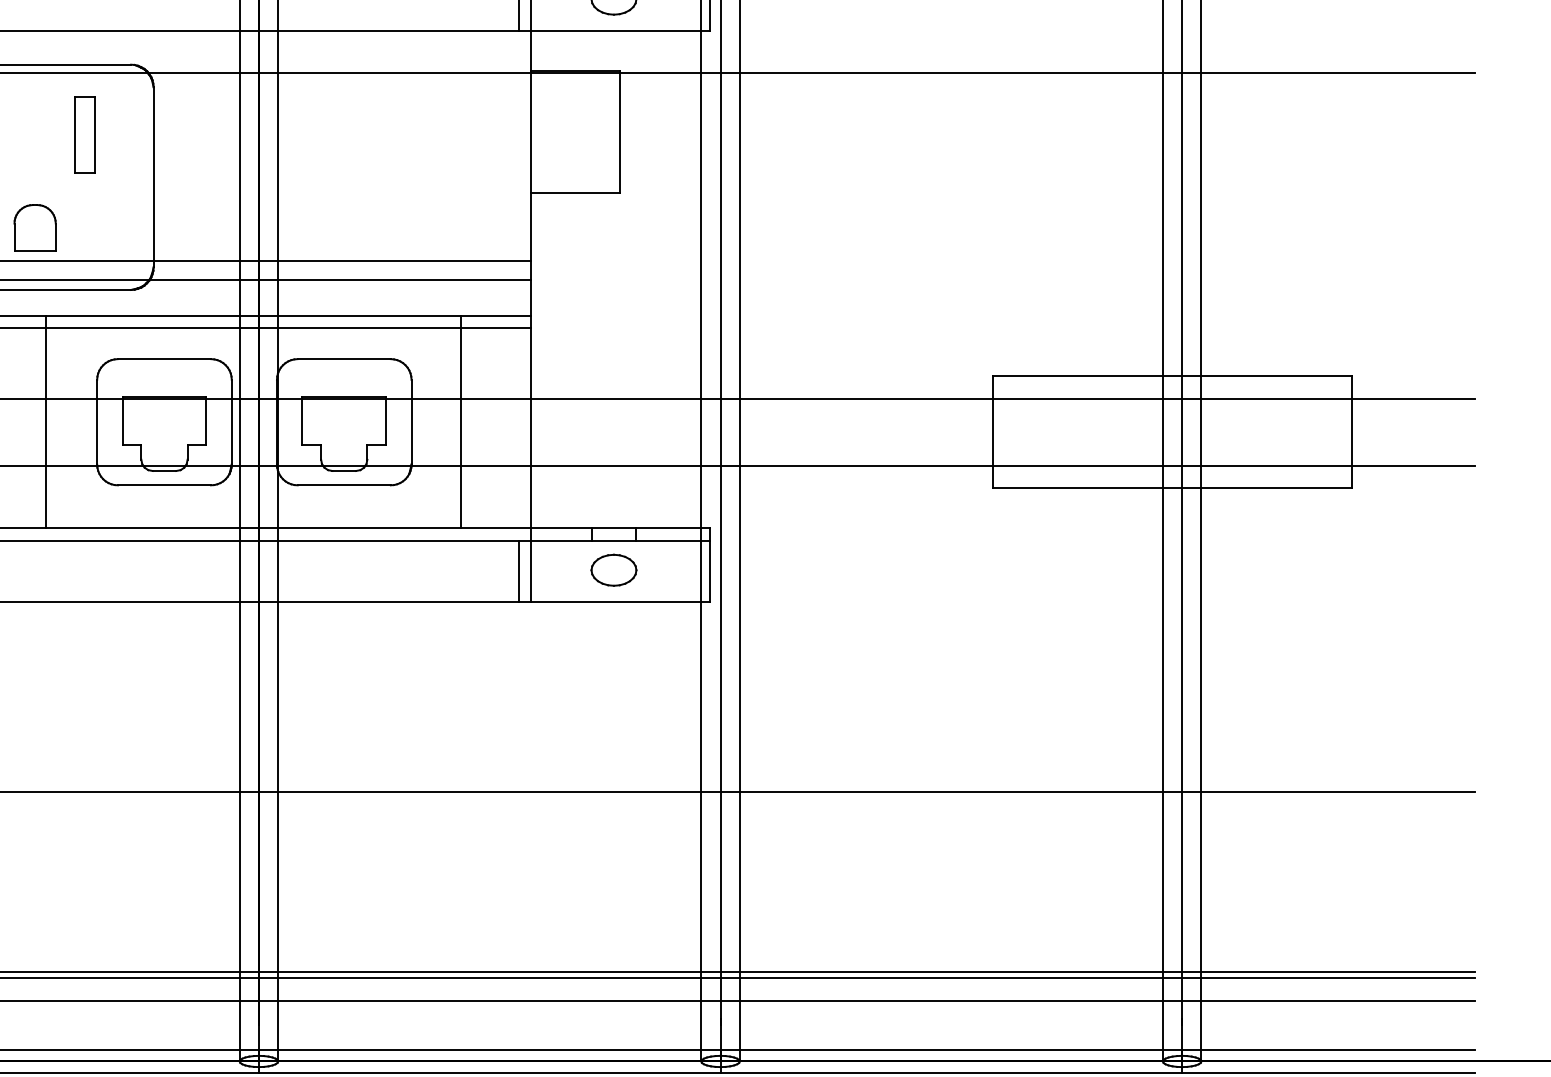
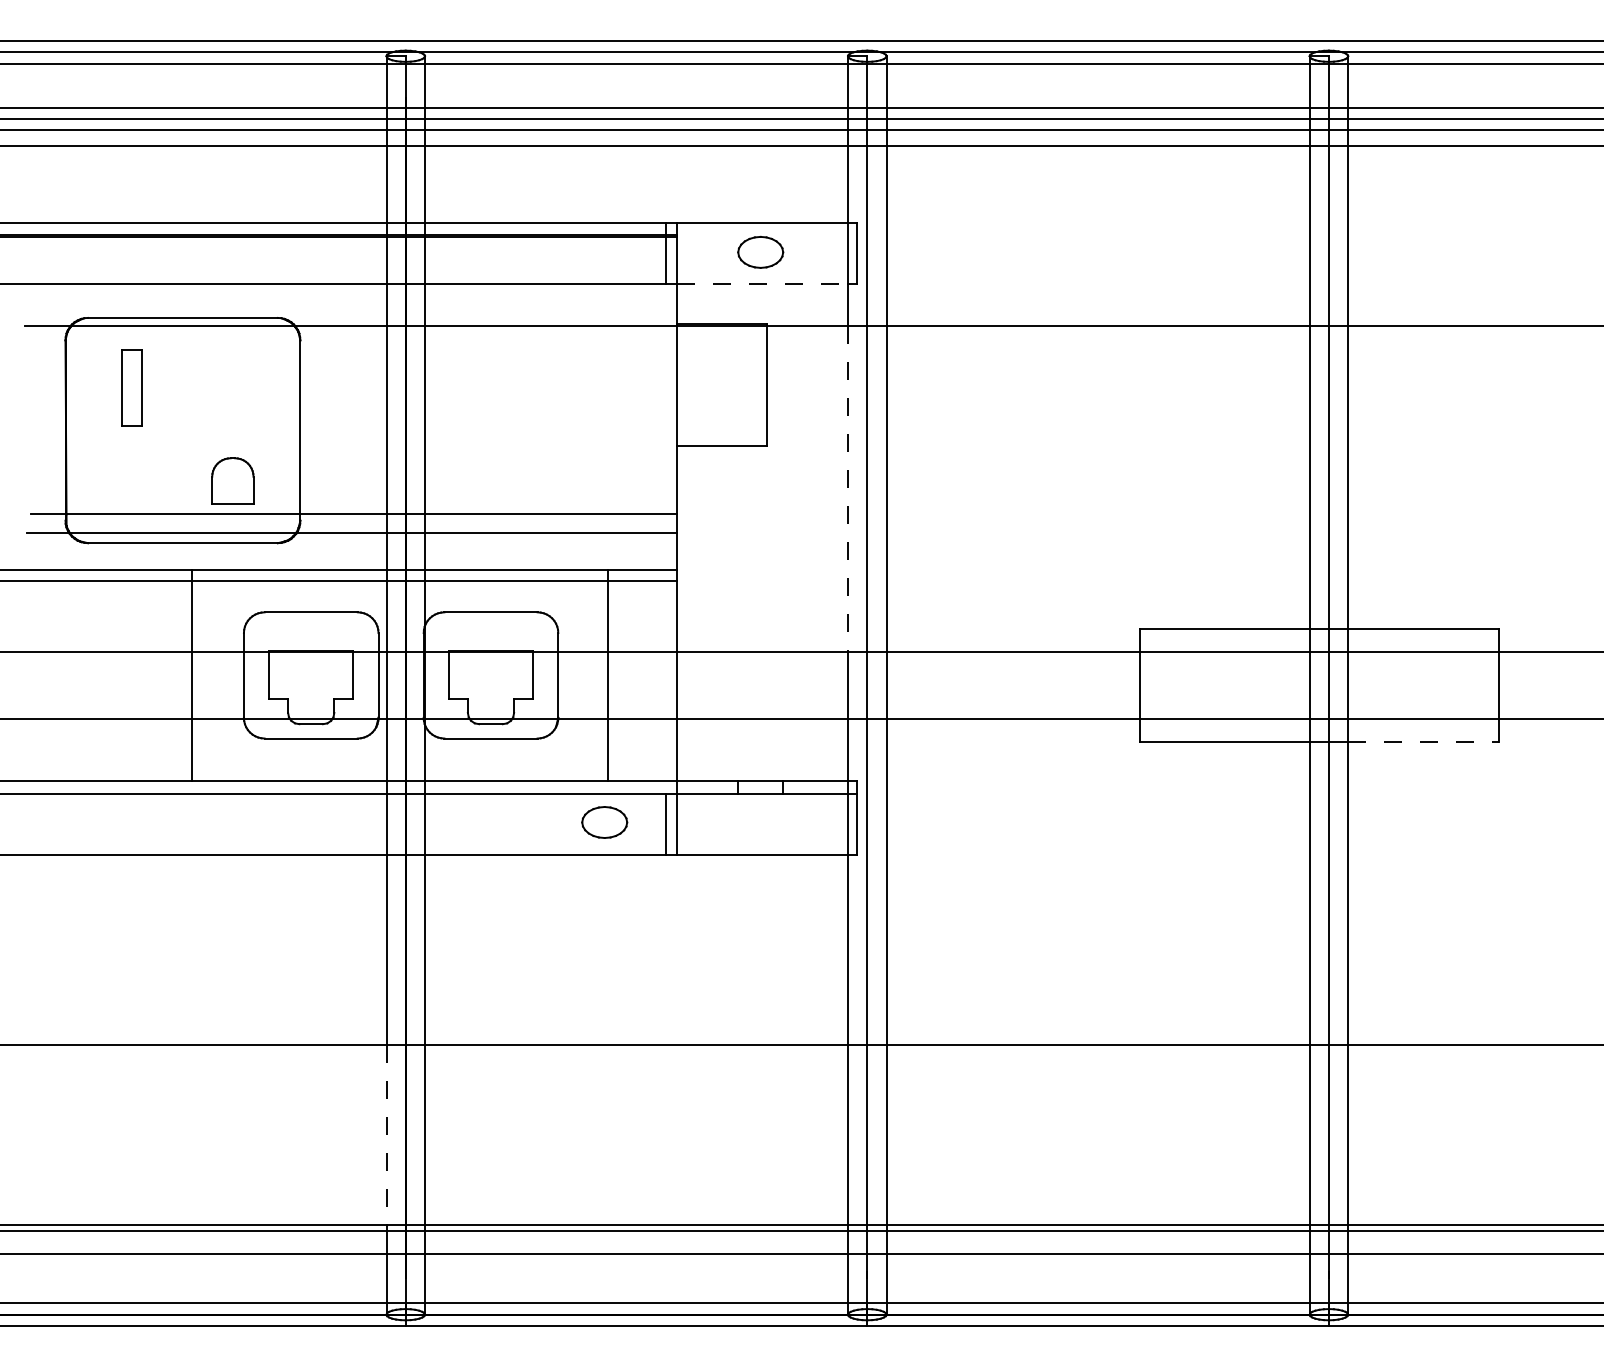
line: (616, 30) -> (763, 283), solid -> dashed
part: (84, 134) -> (231, 387), removed
part: (34, 227) -> (232, 480), moved
line: (701, 235) -> (848, 488), solid -> dashed
line: (1277, 488) -> (1424, 741), solid -> dashed
part: (613, 570) -> (604, 822), moved
line: (239, 881) -> (386, 1134), solid -> dashed

